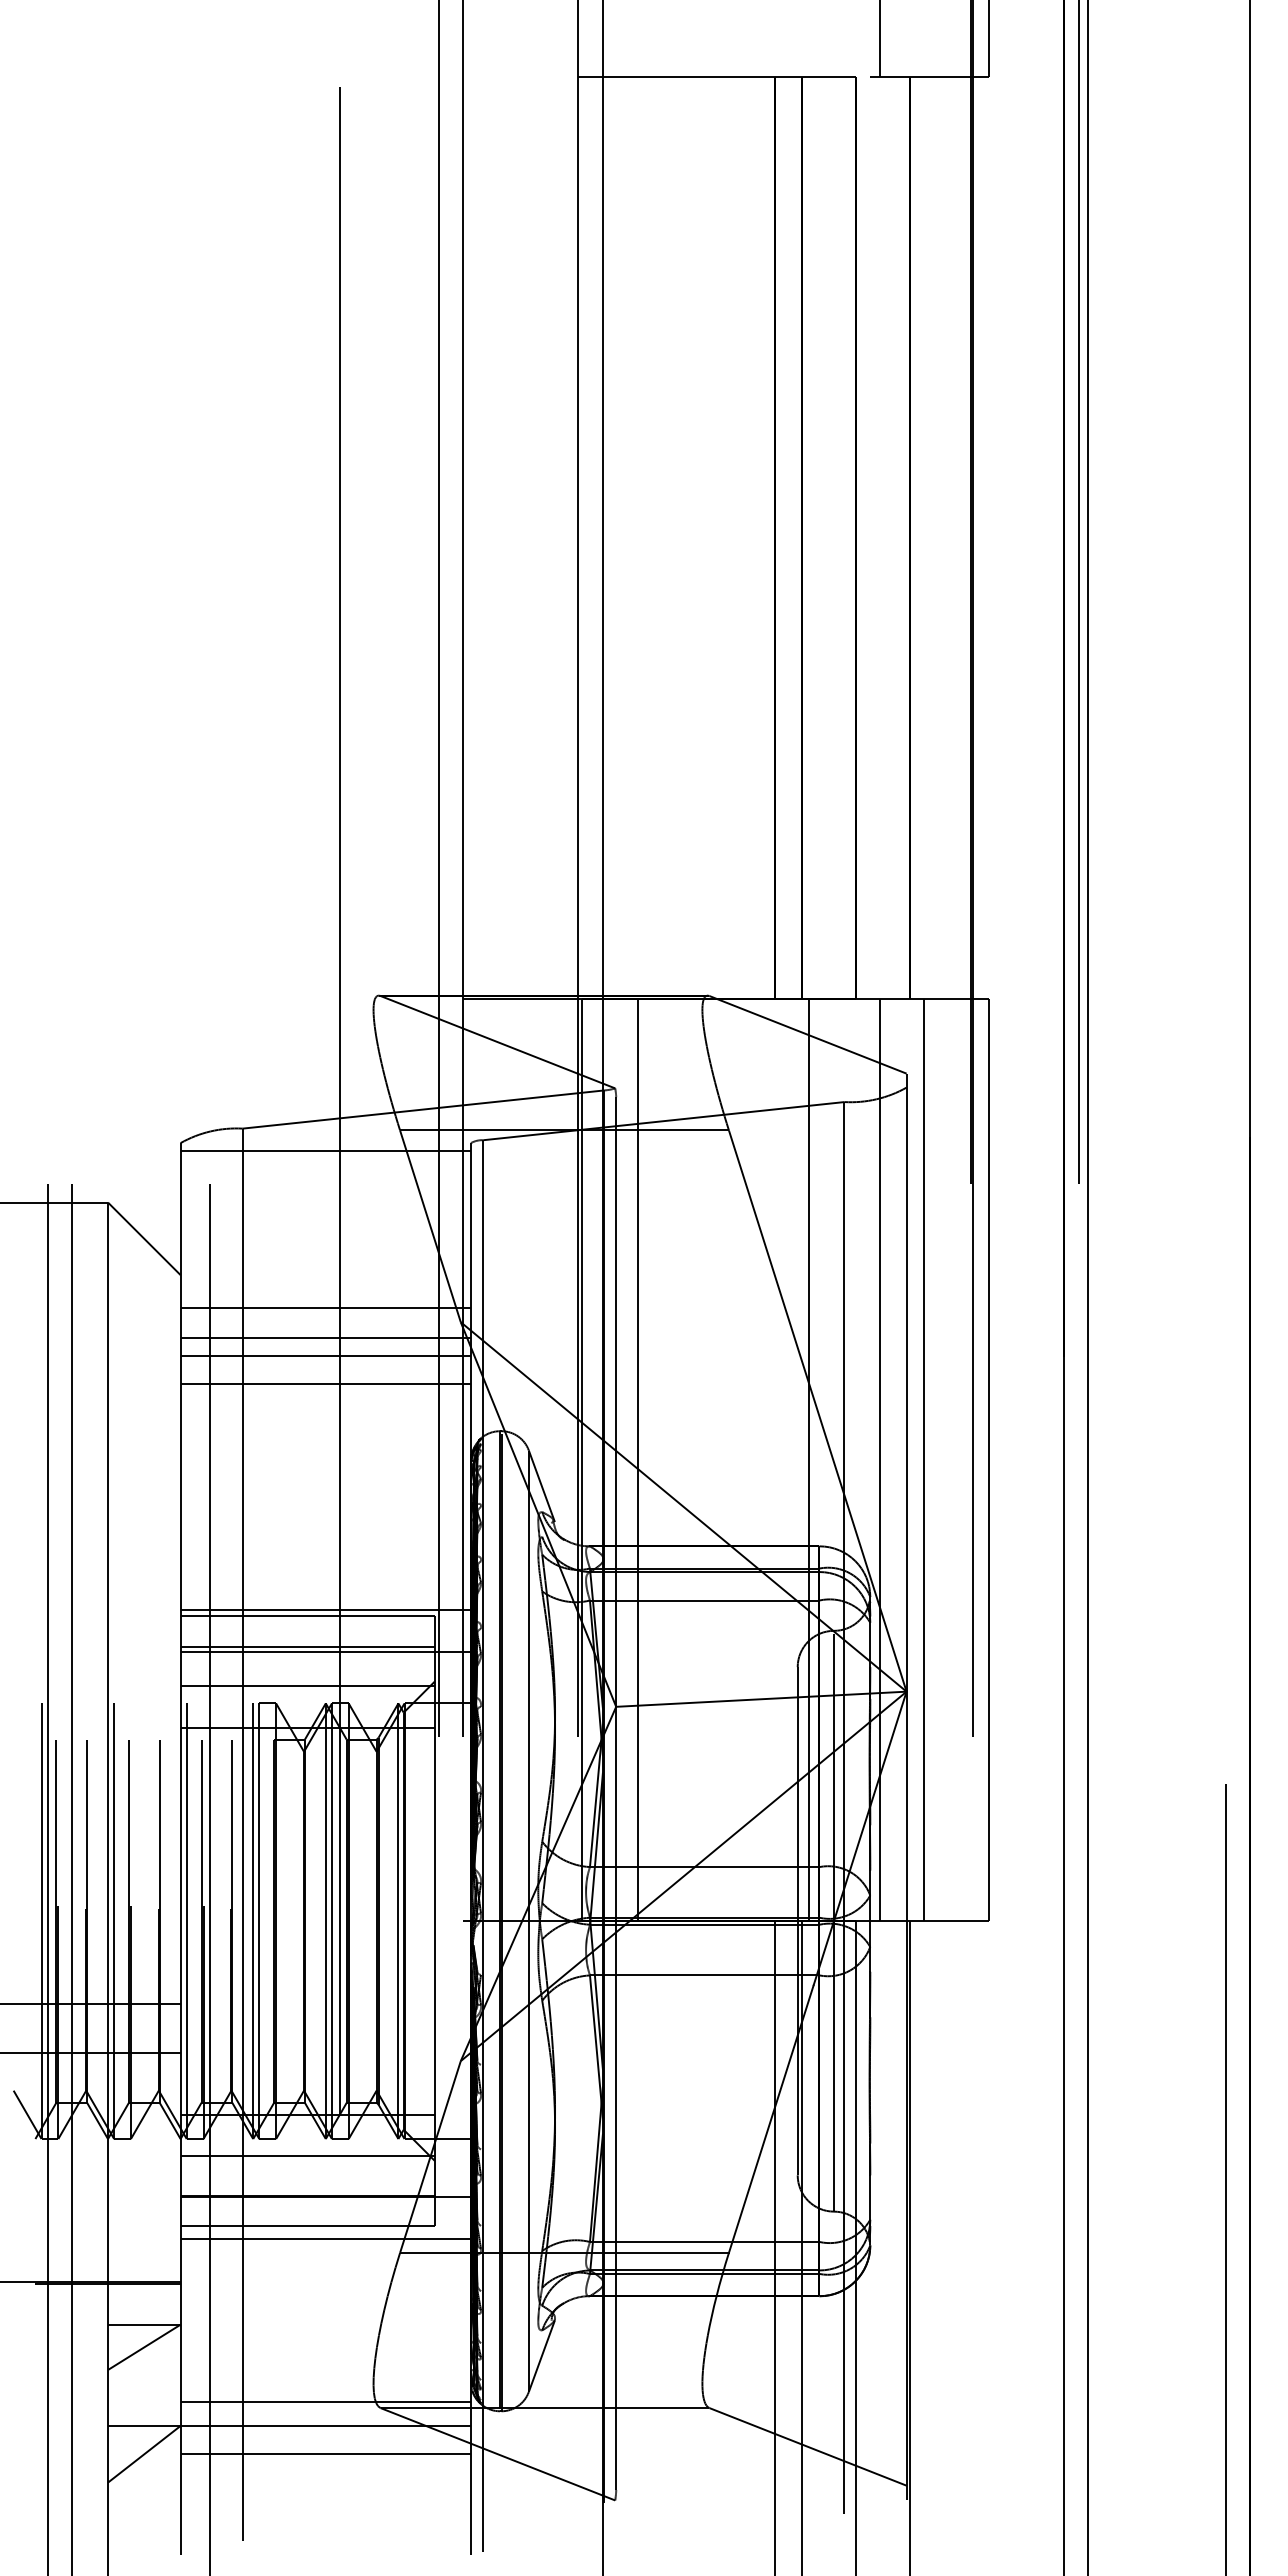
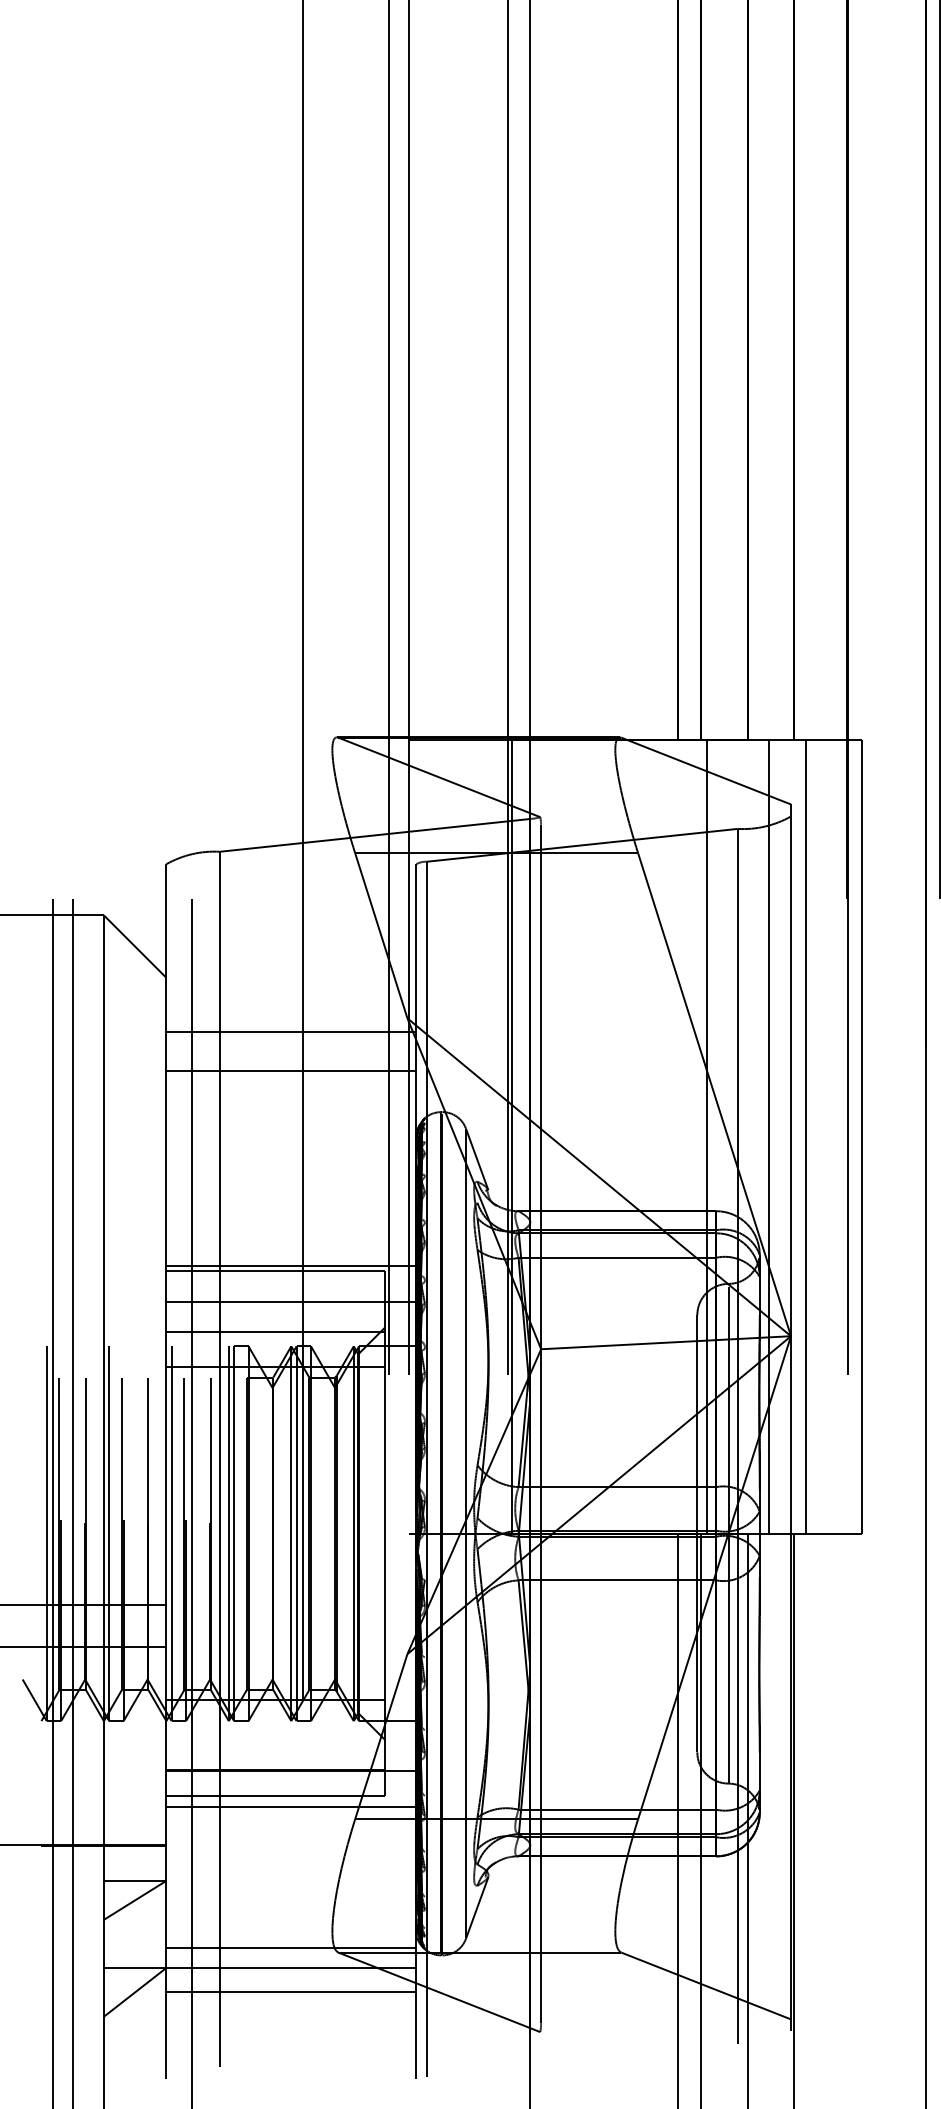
line: (325, 1151) -> (291, 871), removed
line: (325, 1307) -> (291, 1005), removed
line: (325, 1355) -> (291, 1046), removed
line: (637, 1460) -> (559, 1137), removed
line: (307, 1646) -> (275, 1297), removed
line: (307, 2156) -> (275, 1736), removed

